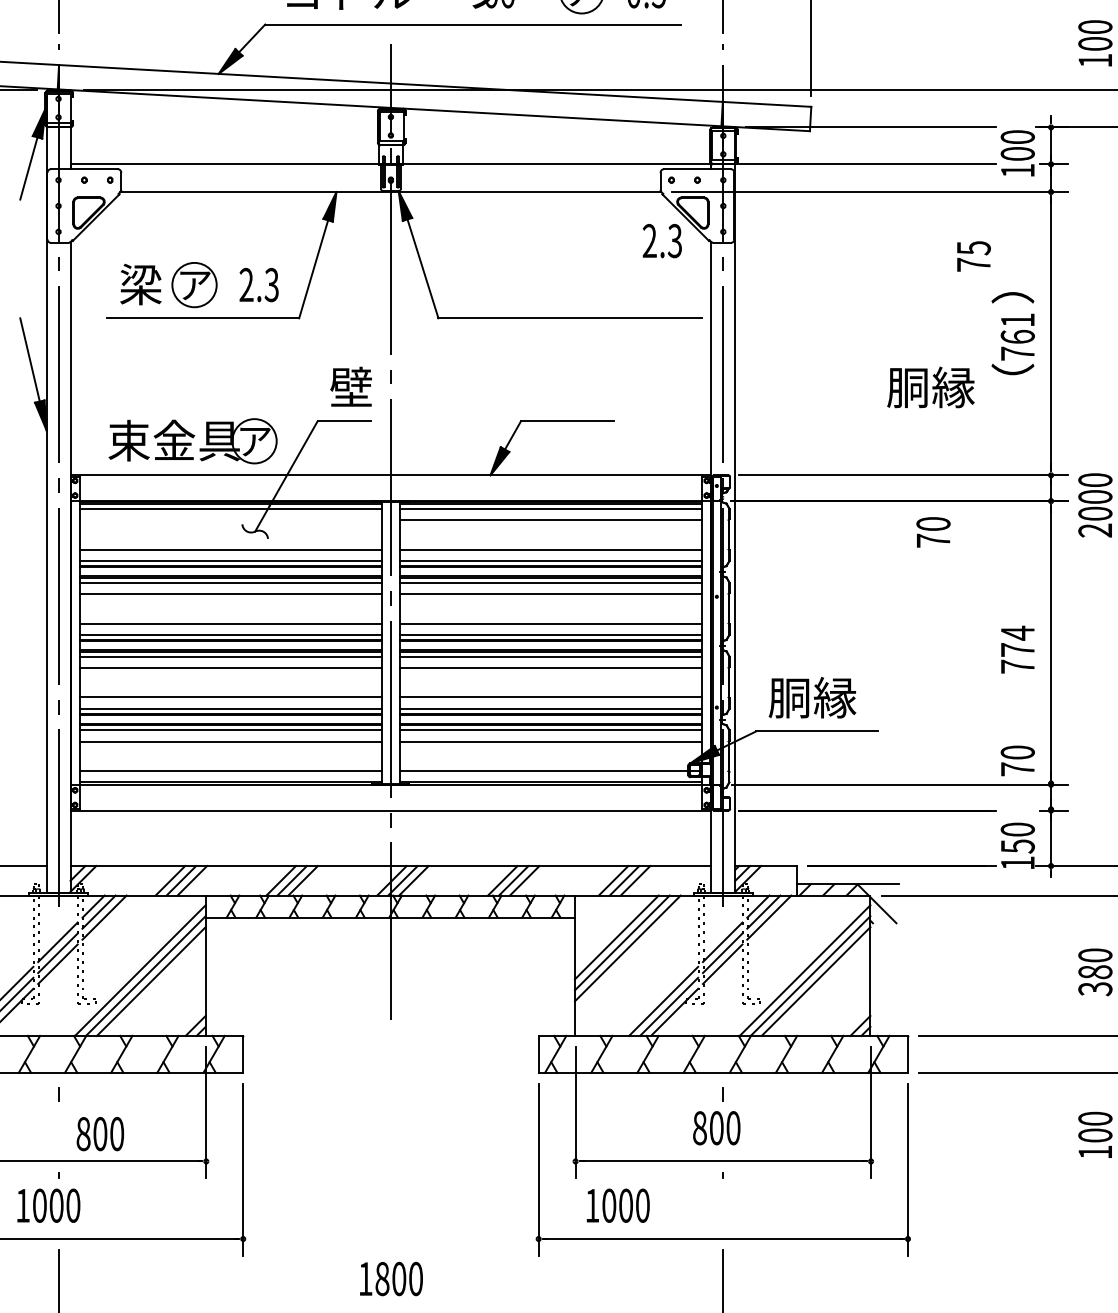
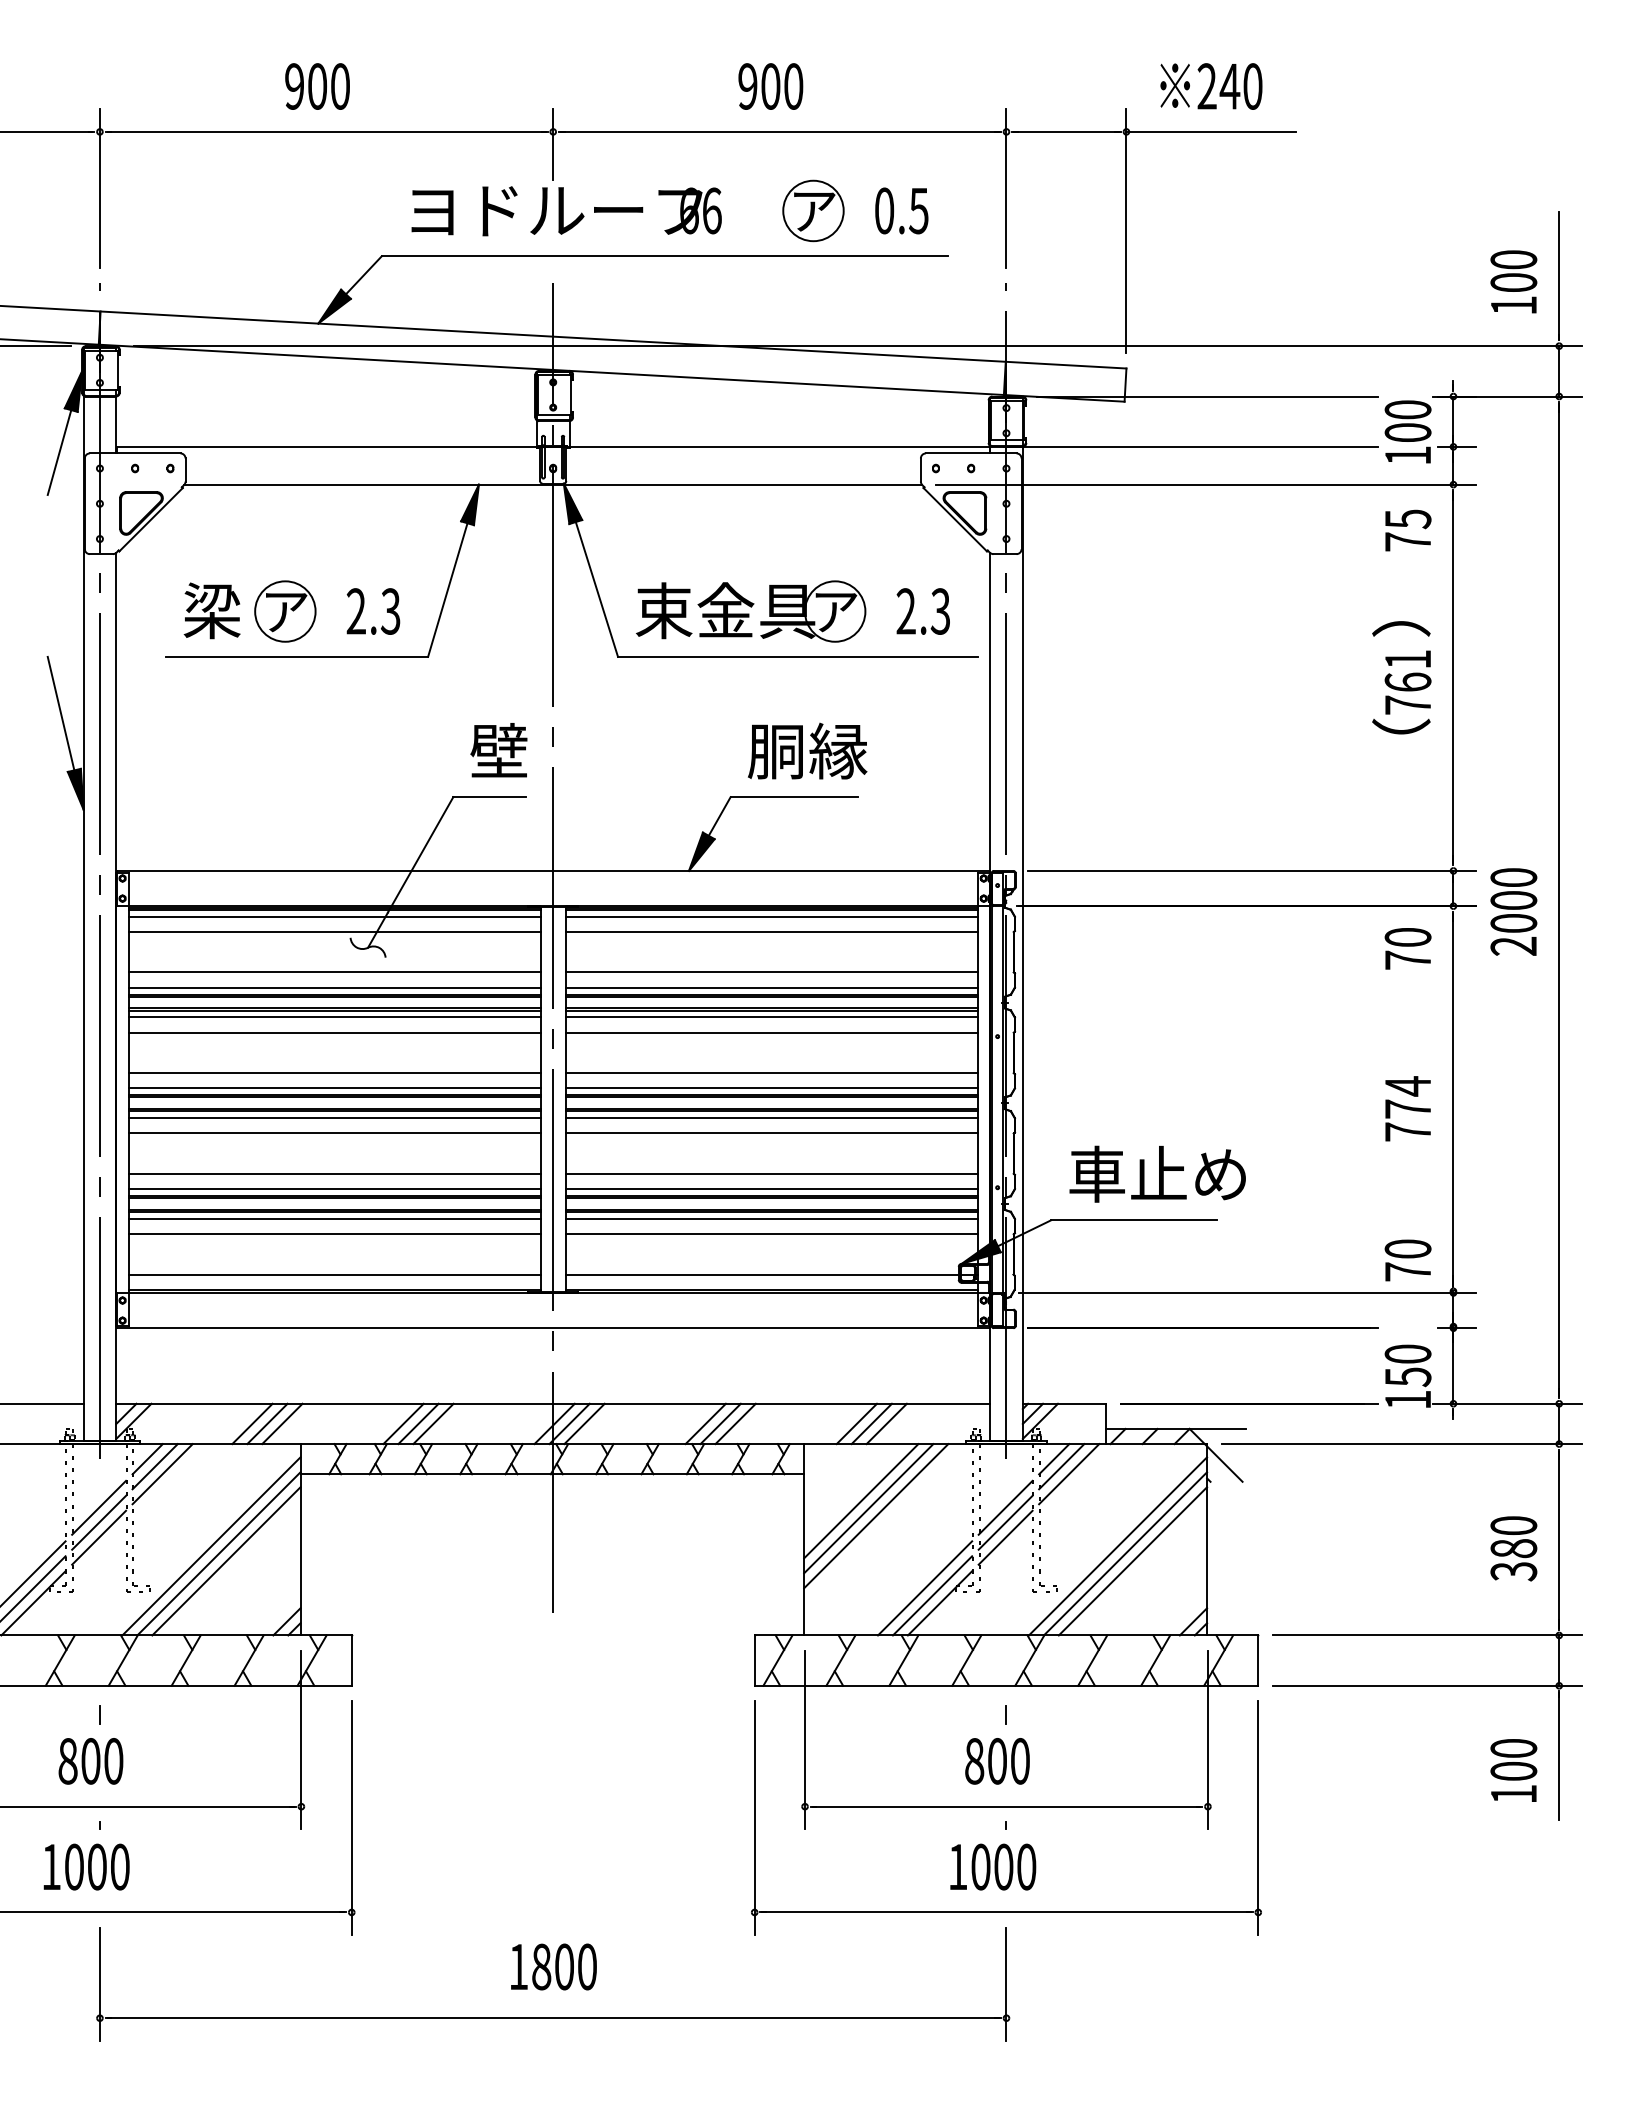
text: (661, 241) -> (922, 611), moved
text: (974, 256) -> (1408, 530), moved
text: (930, 386) -> (807, 750), moved
part: (193, 441) -> (751, 611), moved
line: (230, 519) -> (334, 931), added
text: (933, 532) -> (1407, 948), moved
text: (833, 697) -> (1156, 1173), 胴縁 -> 車止め
text: (100, 1134) -> (90, 1761), moved
text: (618, 1205) -> (993, 1866), moved

